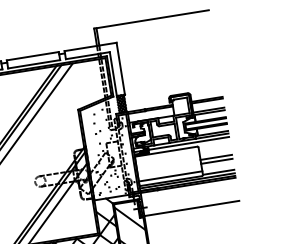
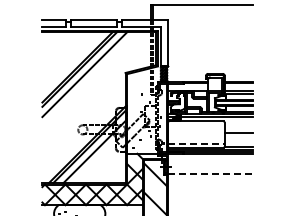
line: (216, 160) -> (238, 136), removed
line: (170, 176) -> (196, 143), solid -> dashed
line: (192, 208) -> (210, 174), solid -> dashed

